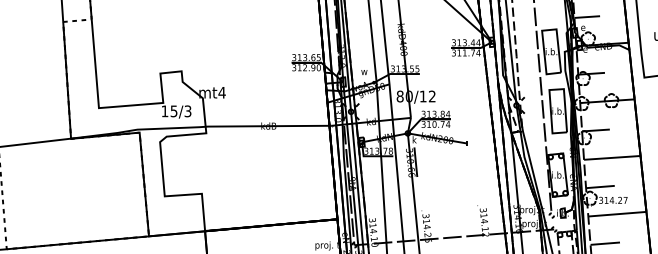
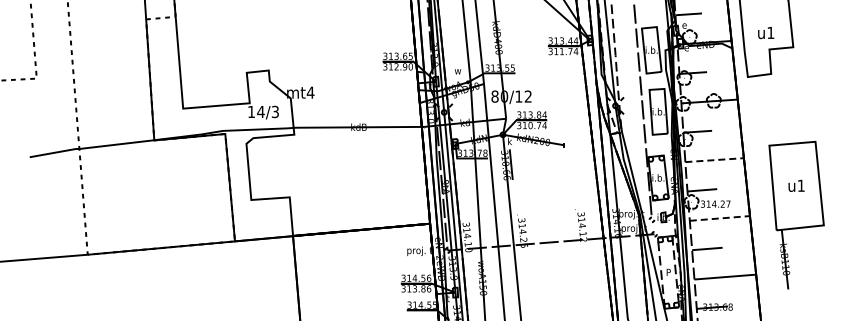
text: (173, 111) -> (260, 112), 15/3 -> 14/3
line: (613, 158) -> (715, 160), solid -> dashed
line: (617, 214) -> (720, 218), solid -> dashed

